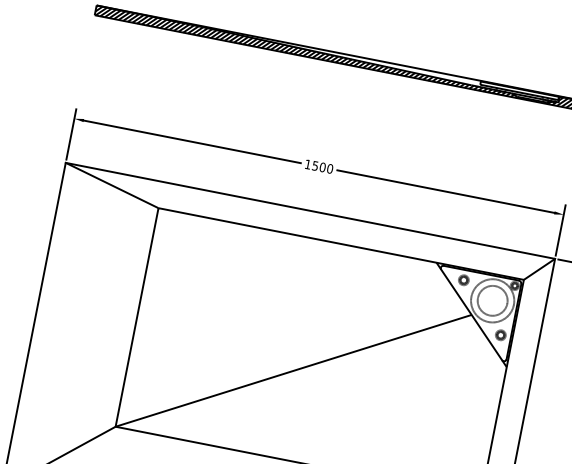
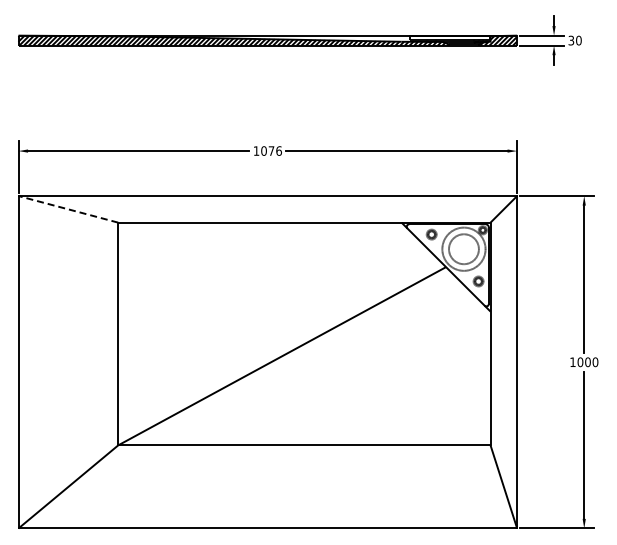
text: (322, 166) -> (271, 150), 1500 -> 1076
line: (112, 185) -> (68, 209), solid -> dashed

